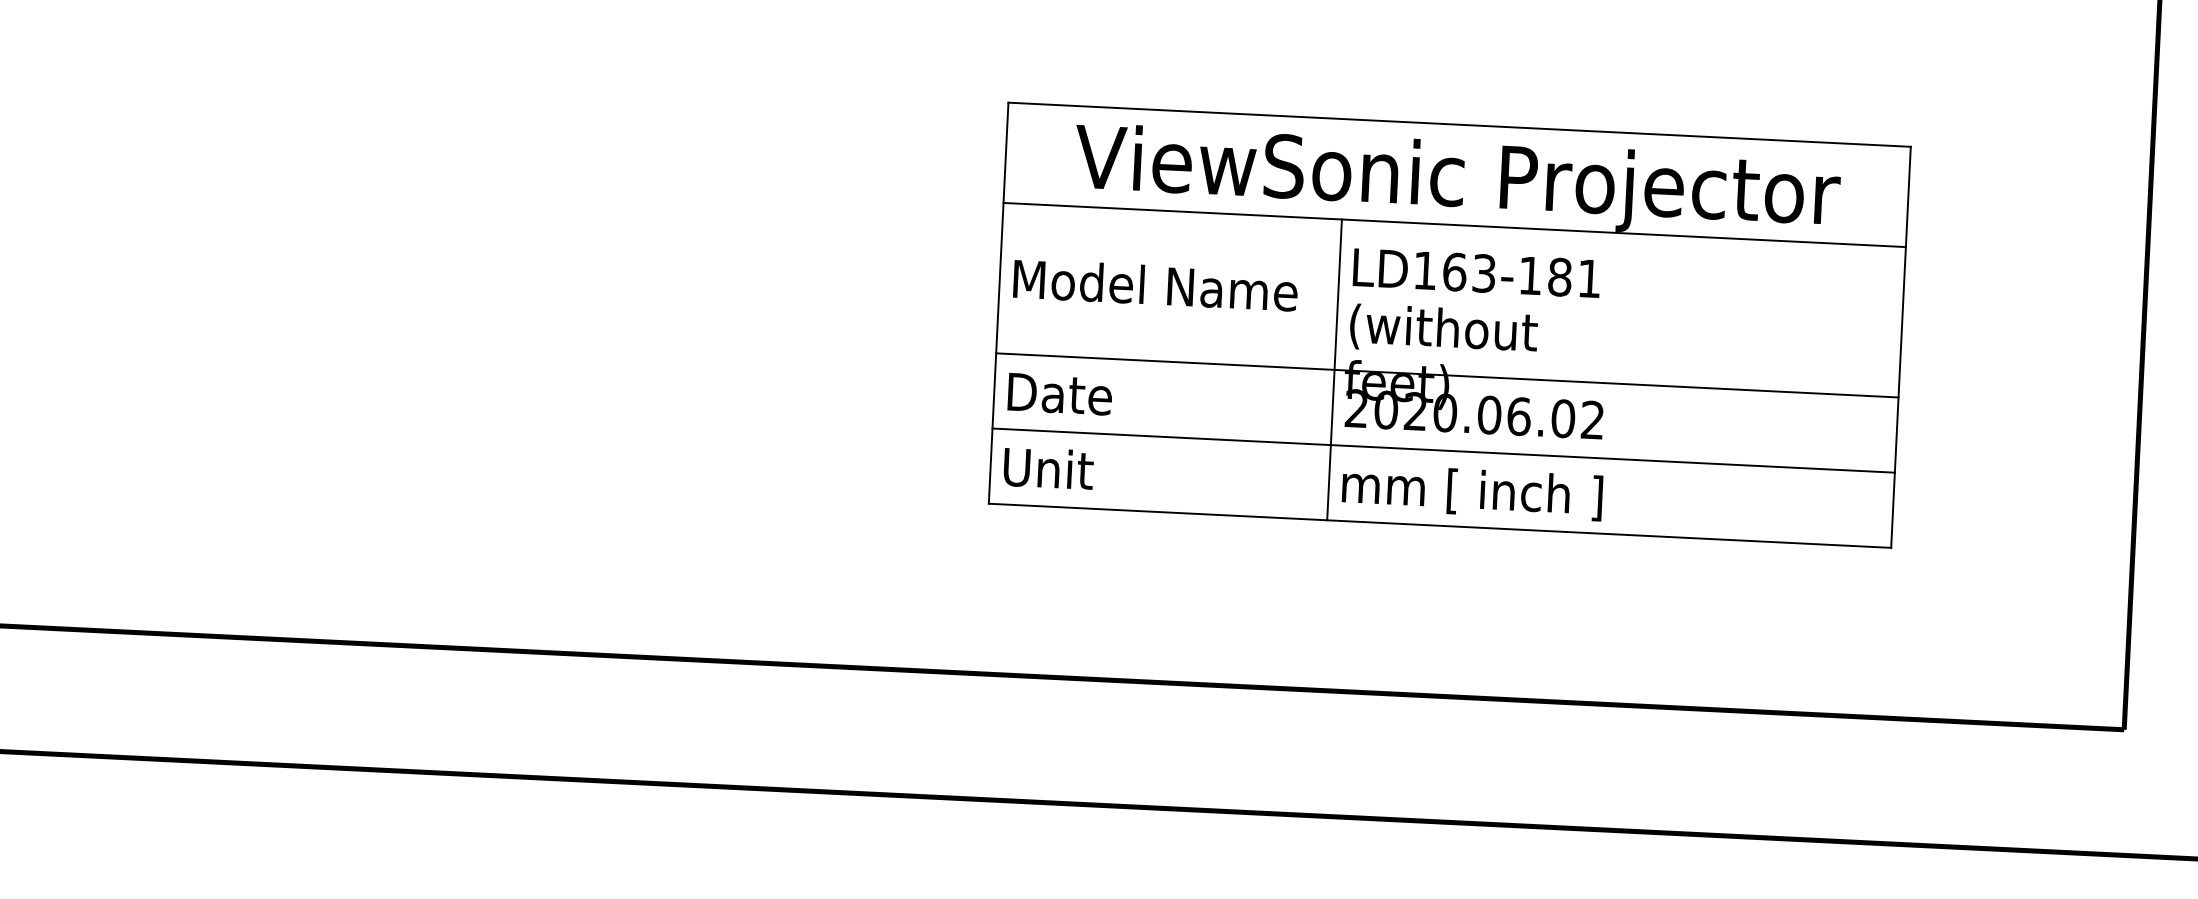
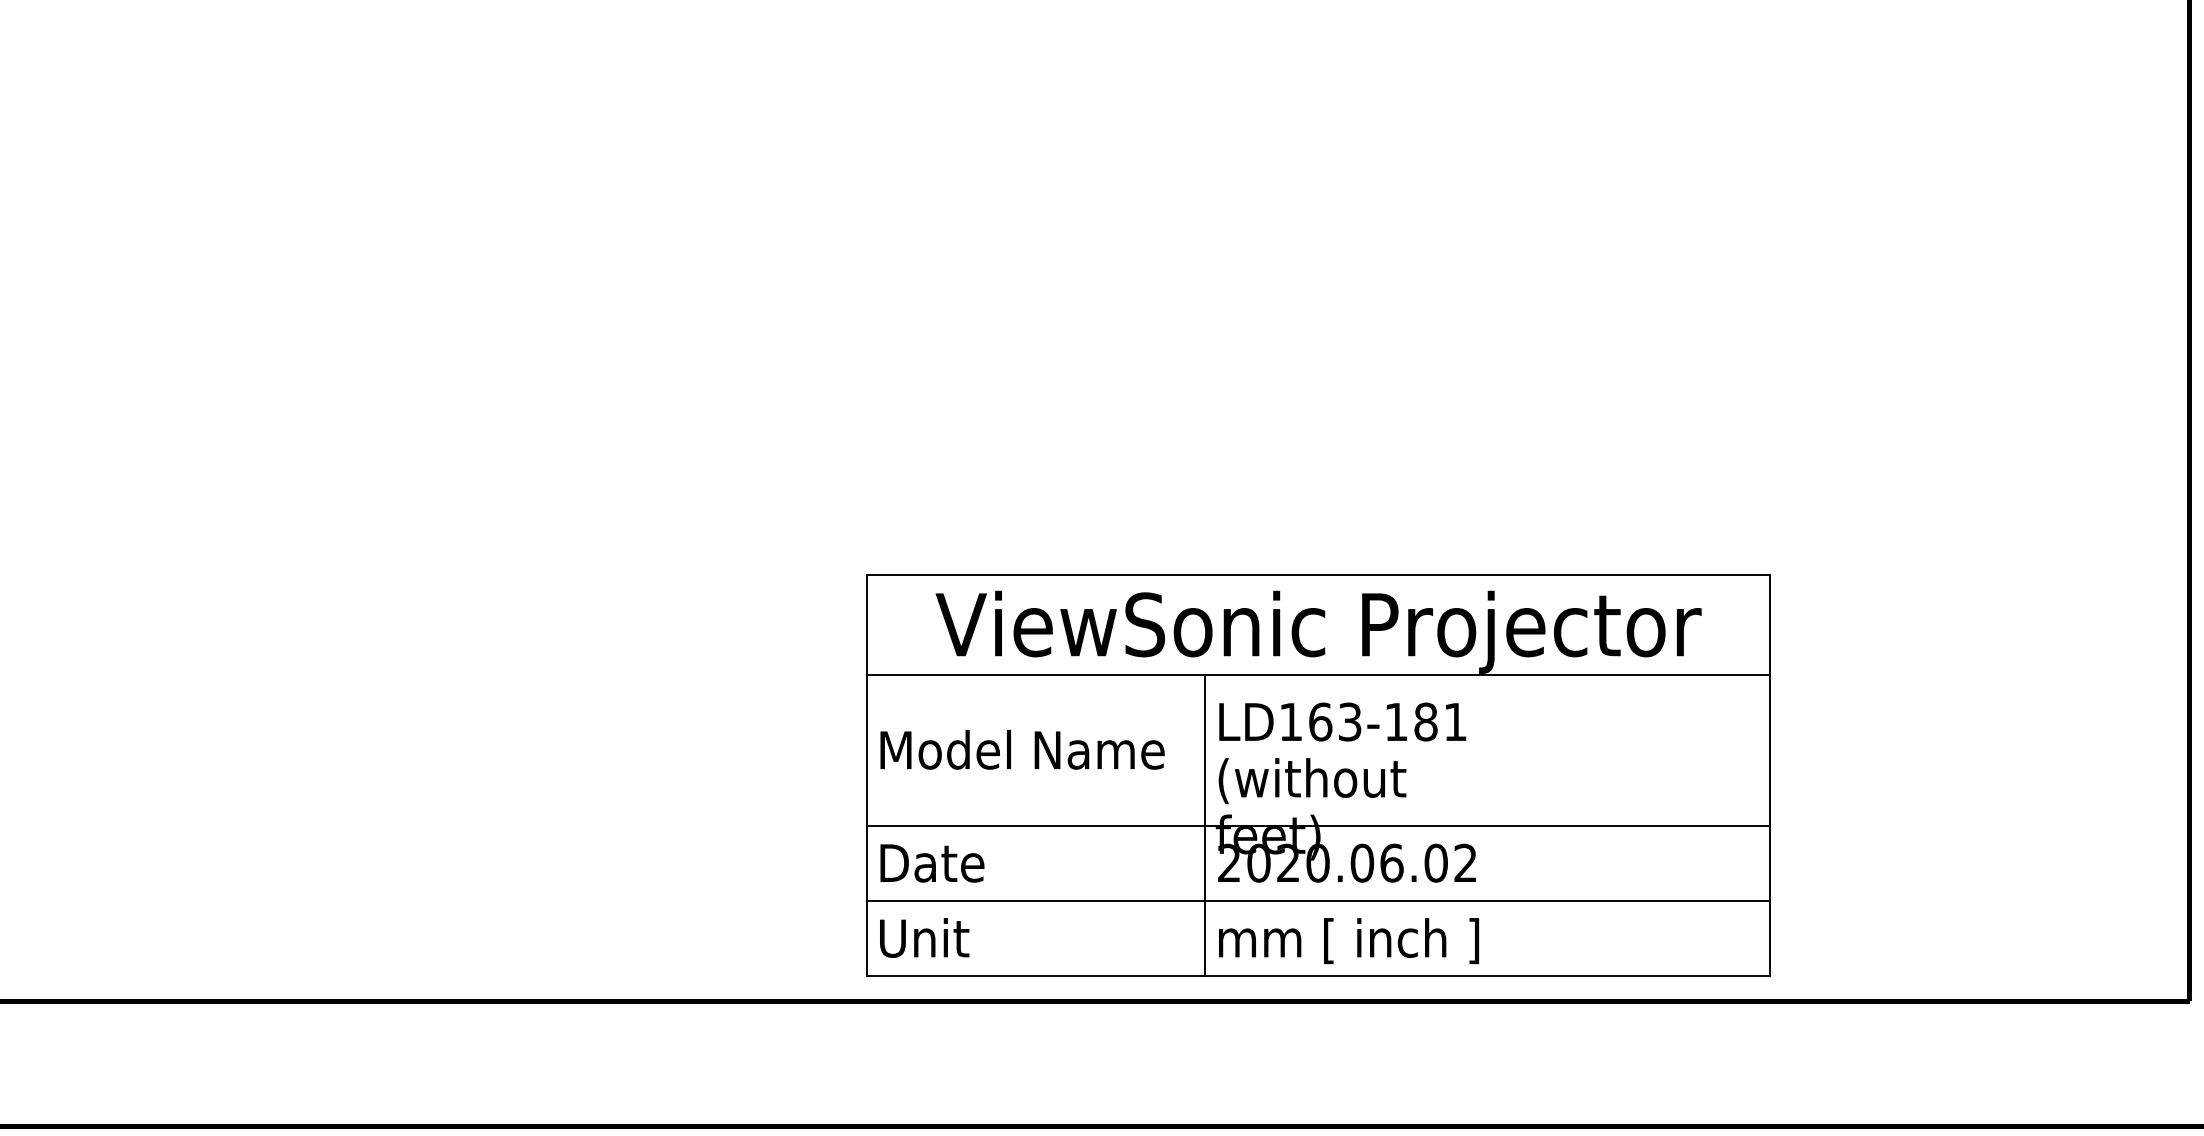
part: (1450, 325) -> (1318, 775), moved

